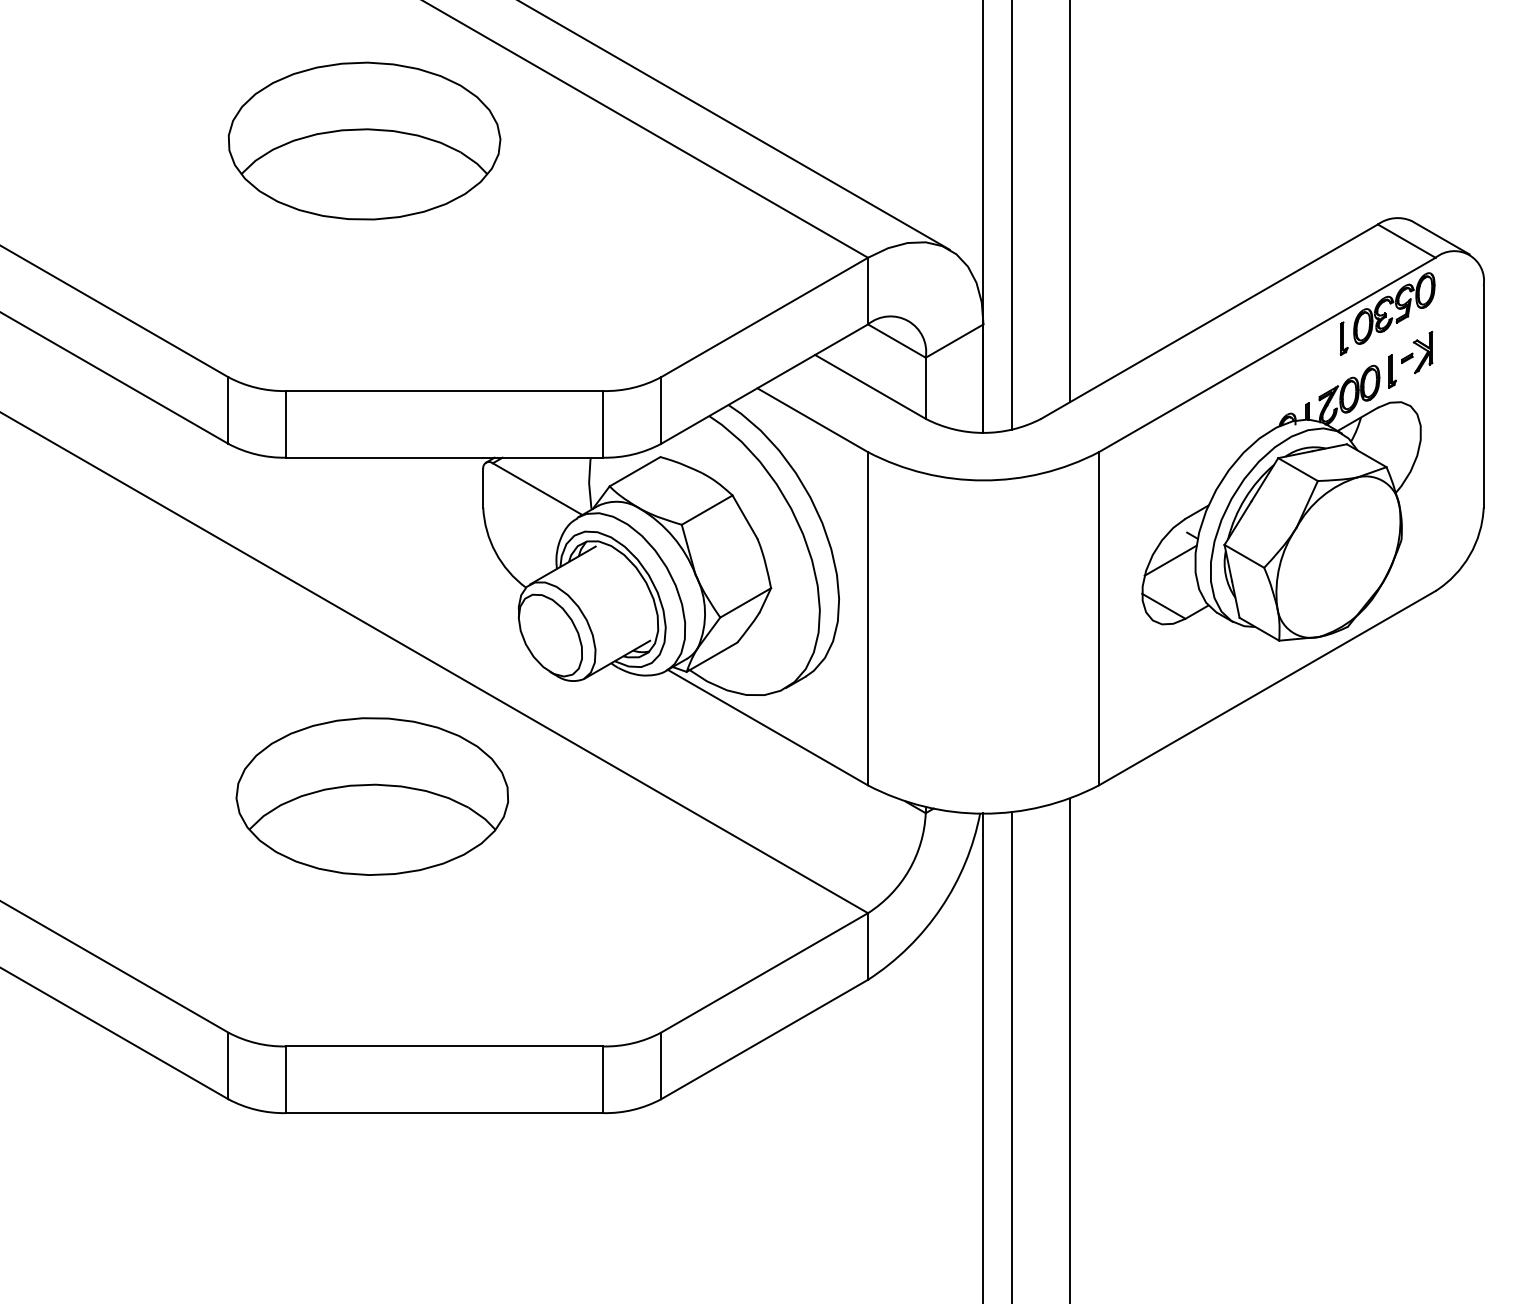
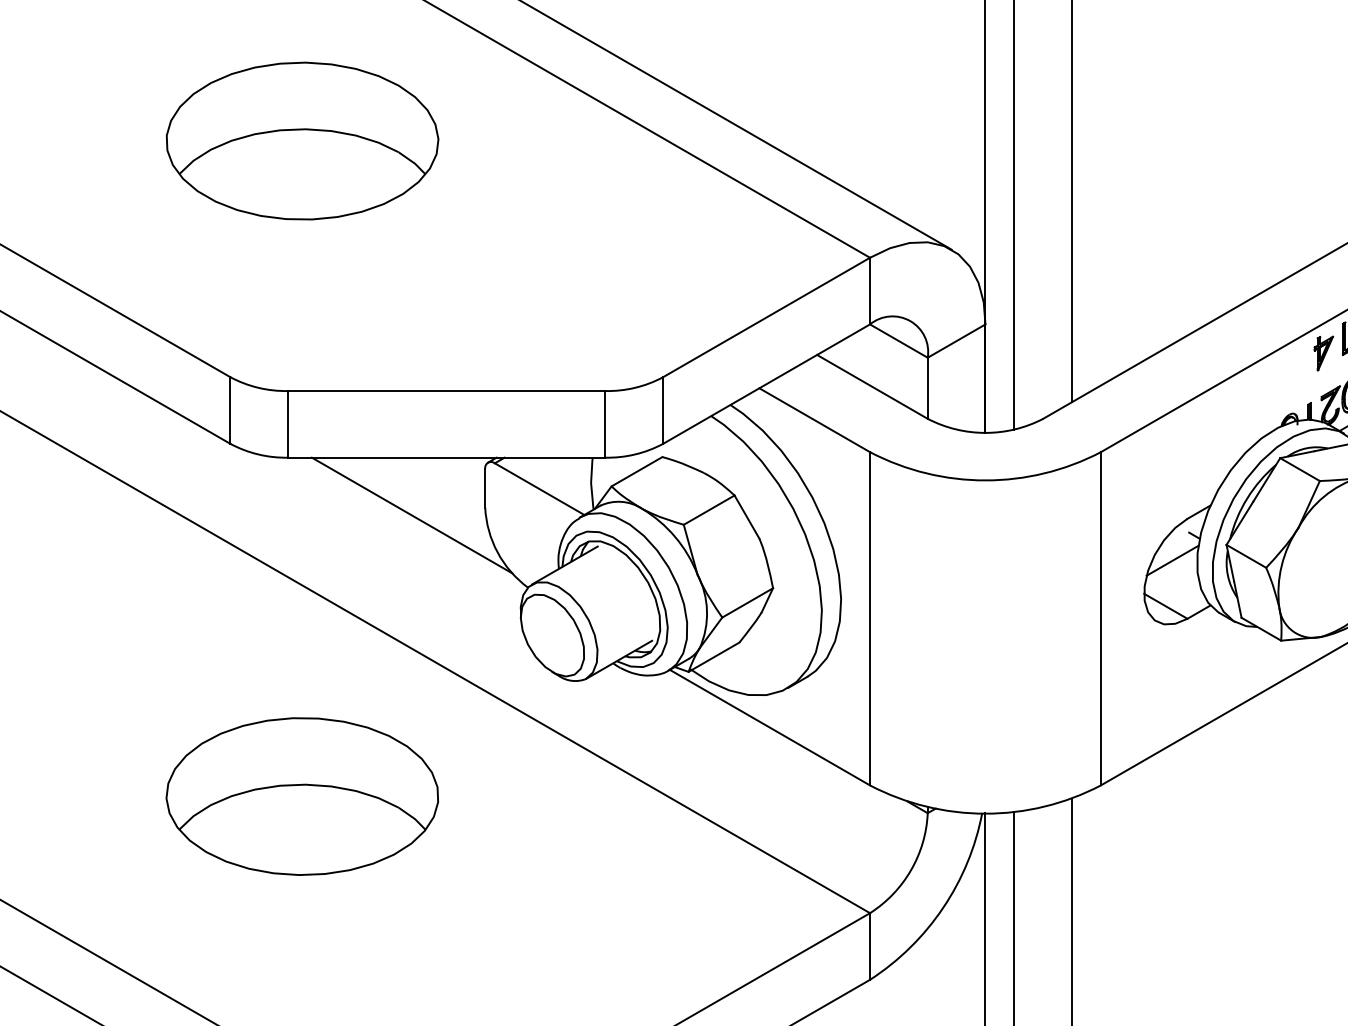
part: (364, 140) -> (302, 140), moved
part: (1321, 353) -> (1323, 353), added
line: (409, 515) -> (411, 515), added
part: (372, 796) -> (302, 796), moved

